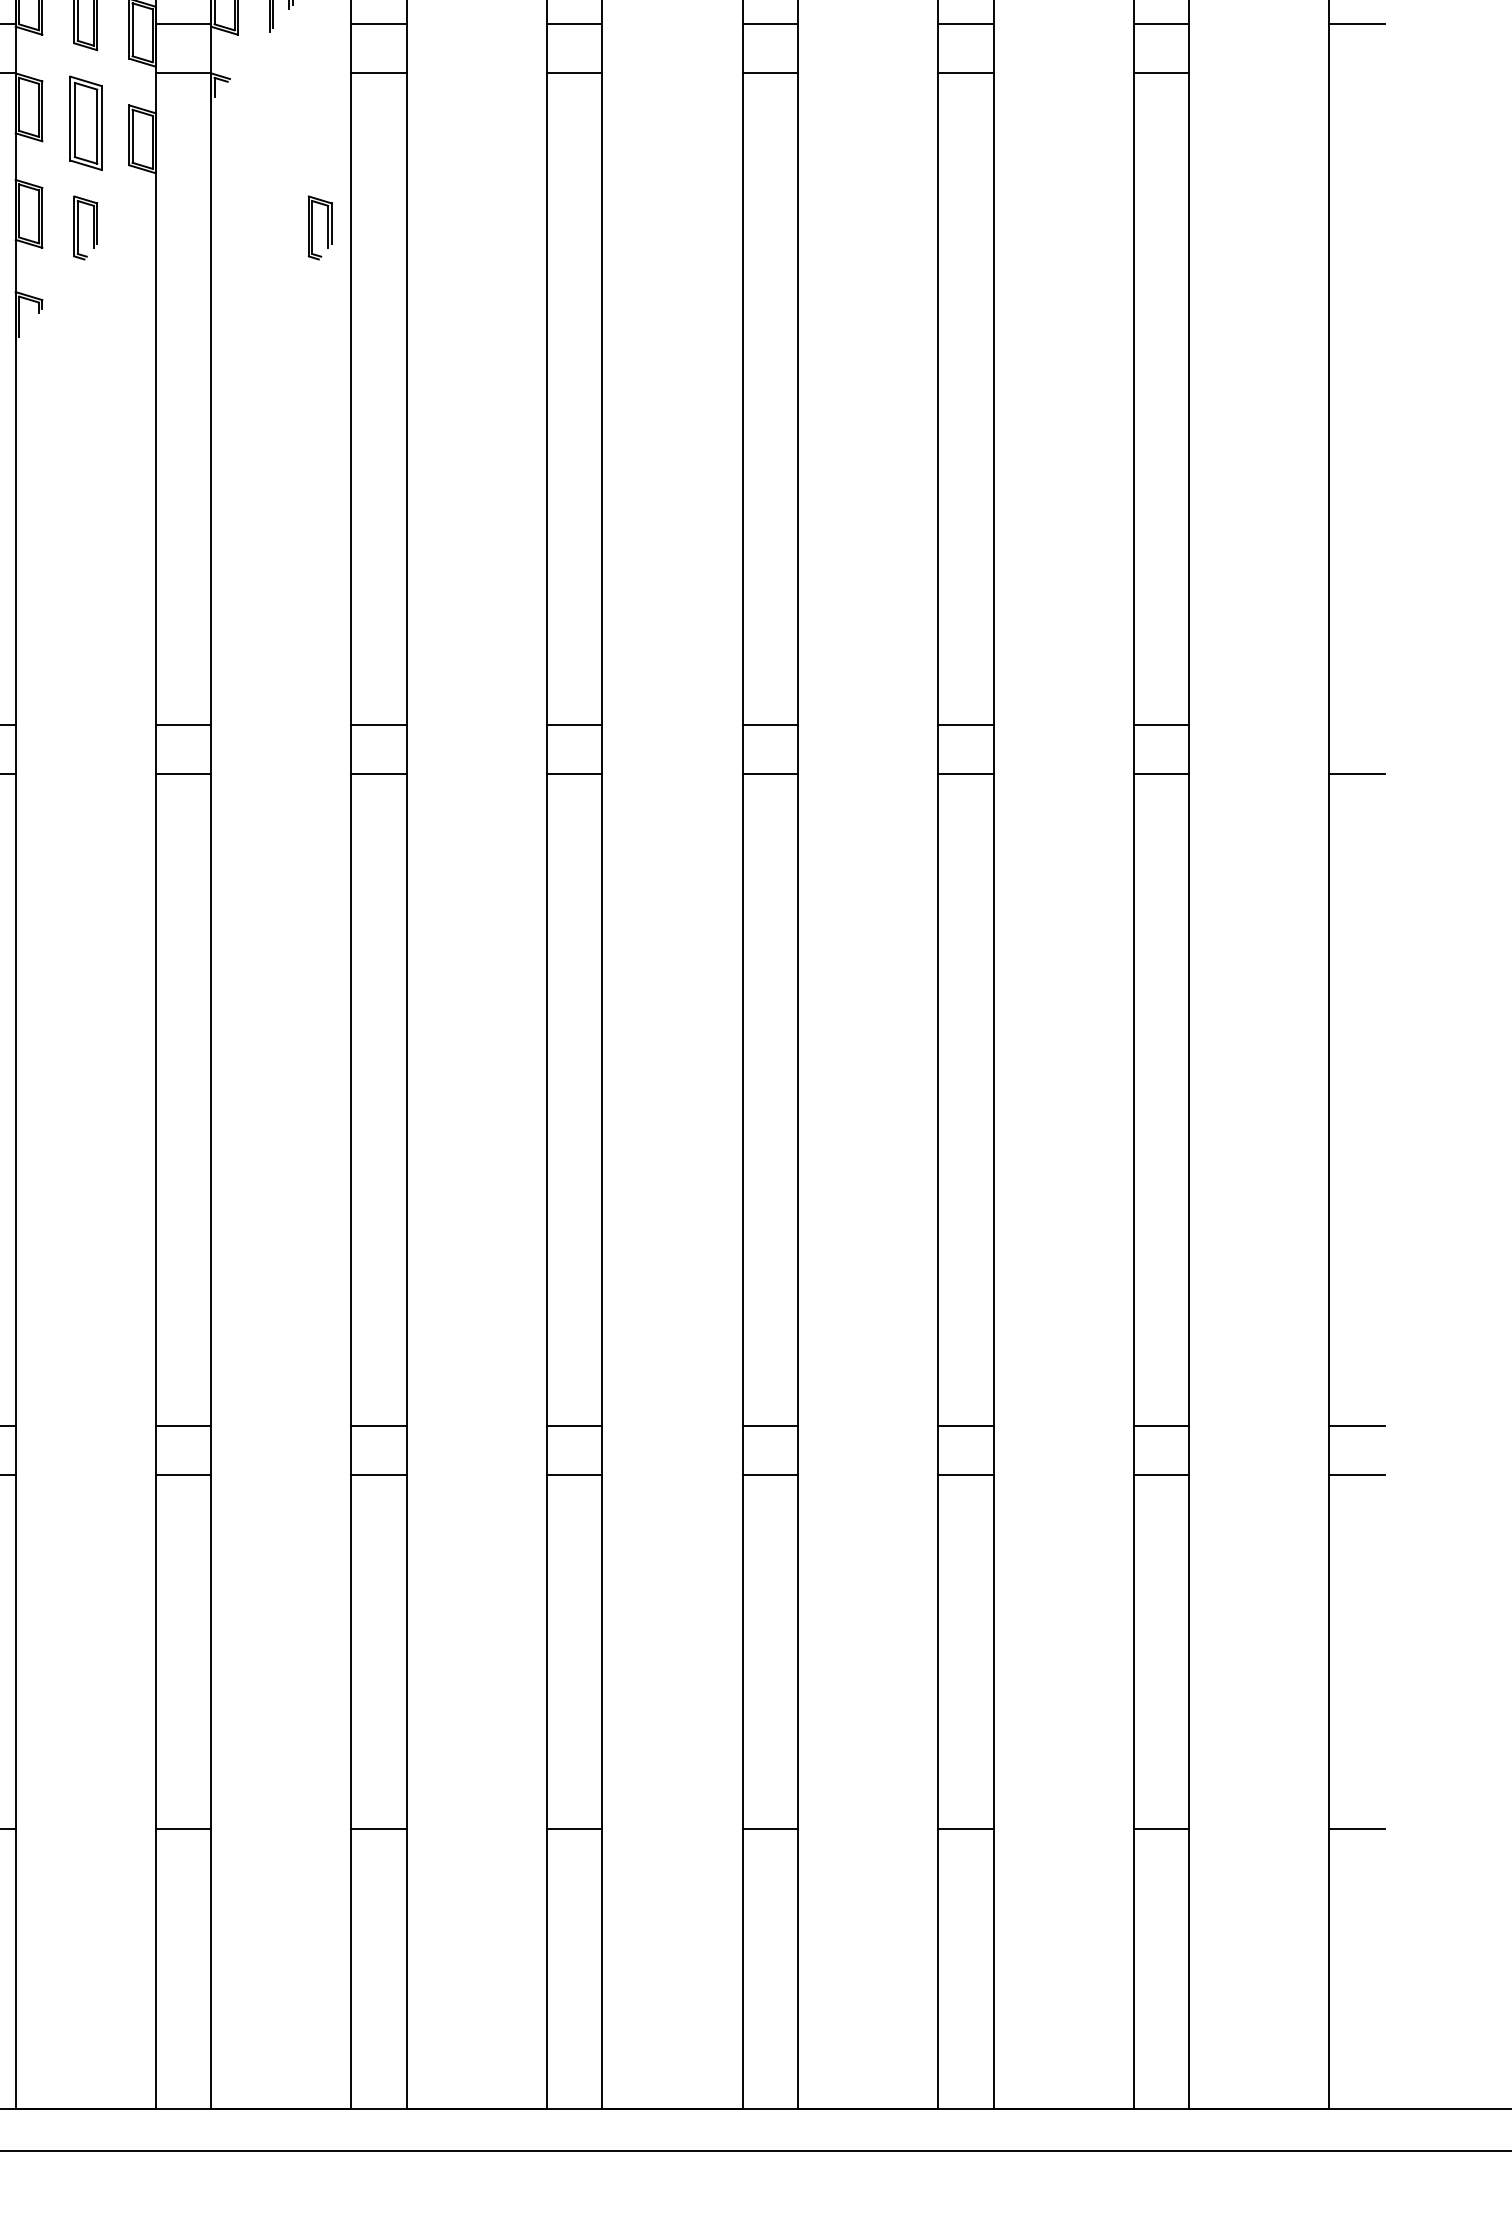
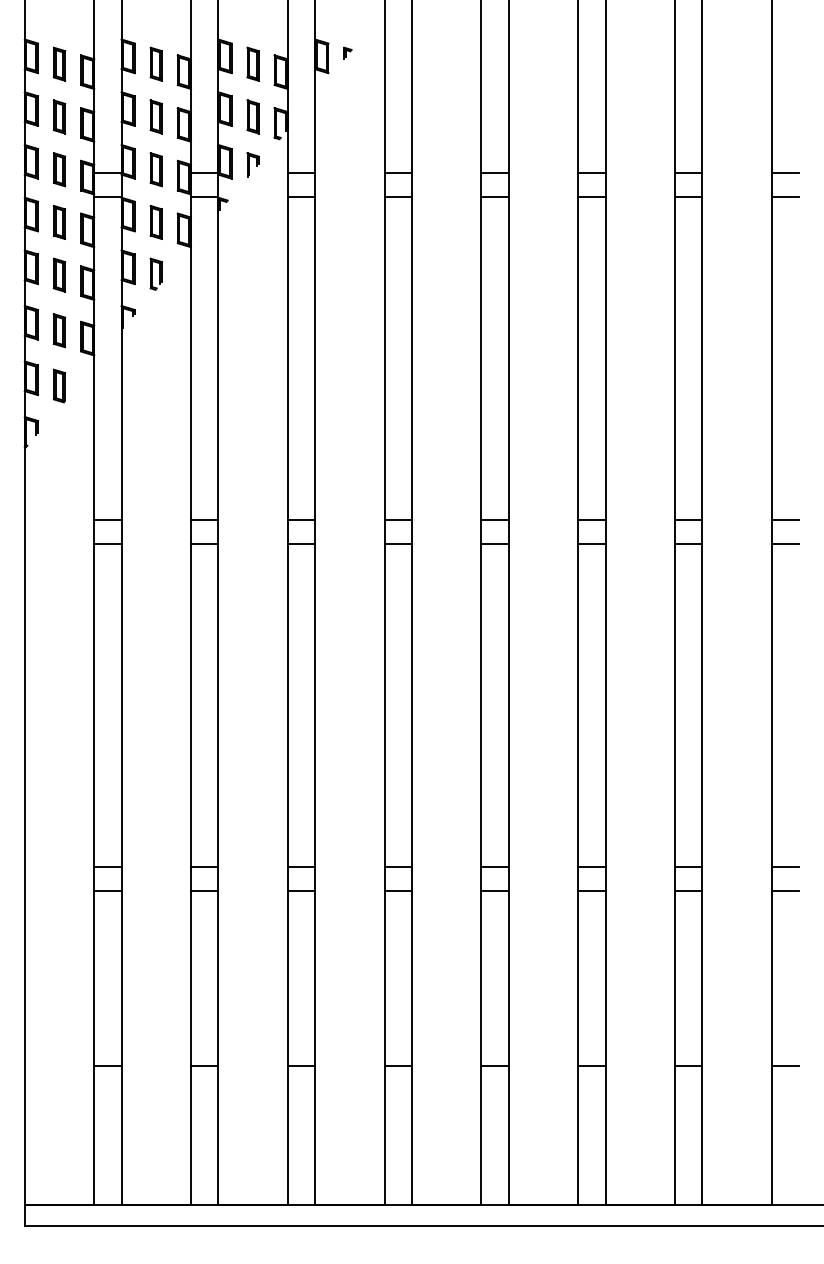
line: (1357, 72) -> (785, 197), added
part: (84, 123) -> (155, 222), size x0.71
part: (318, 226) -> (271, 273), removed
line: (1357, 725) -> (785, 520), added

